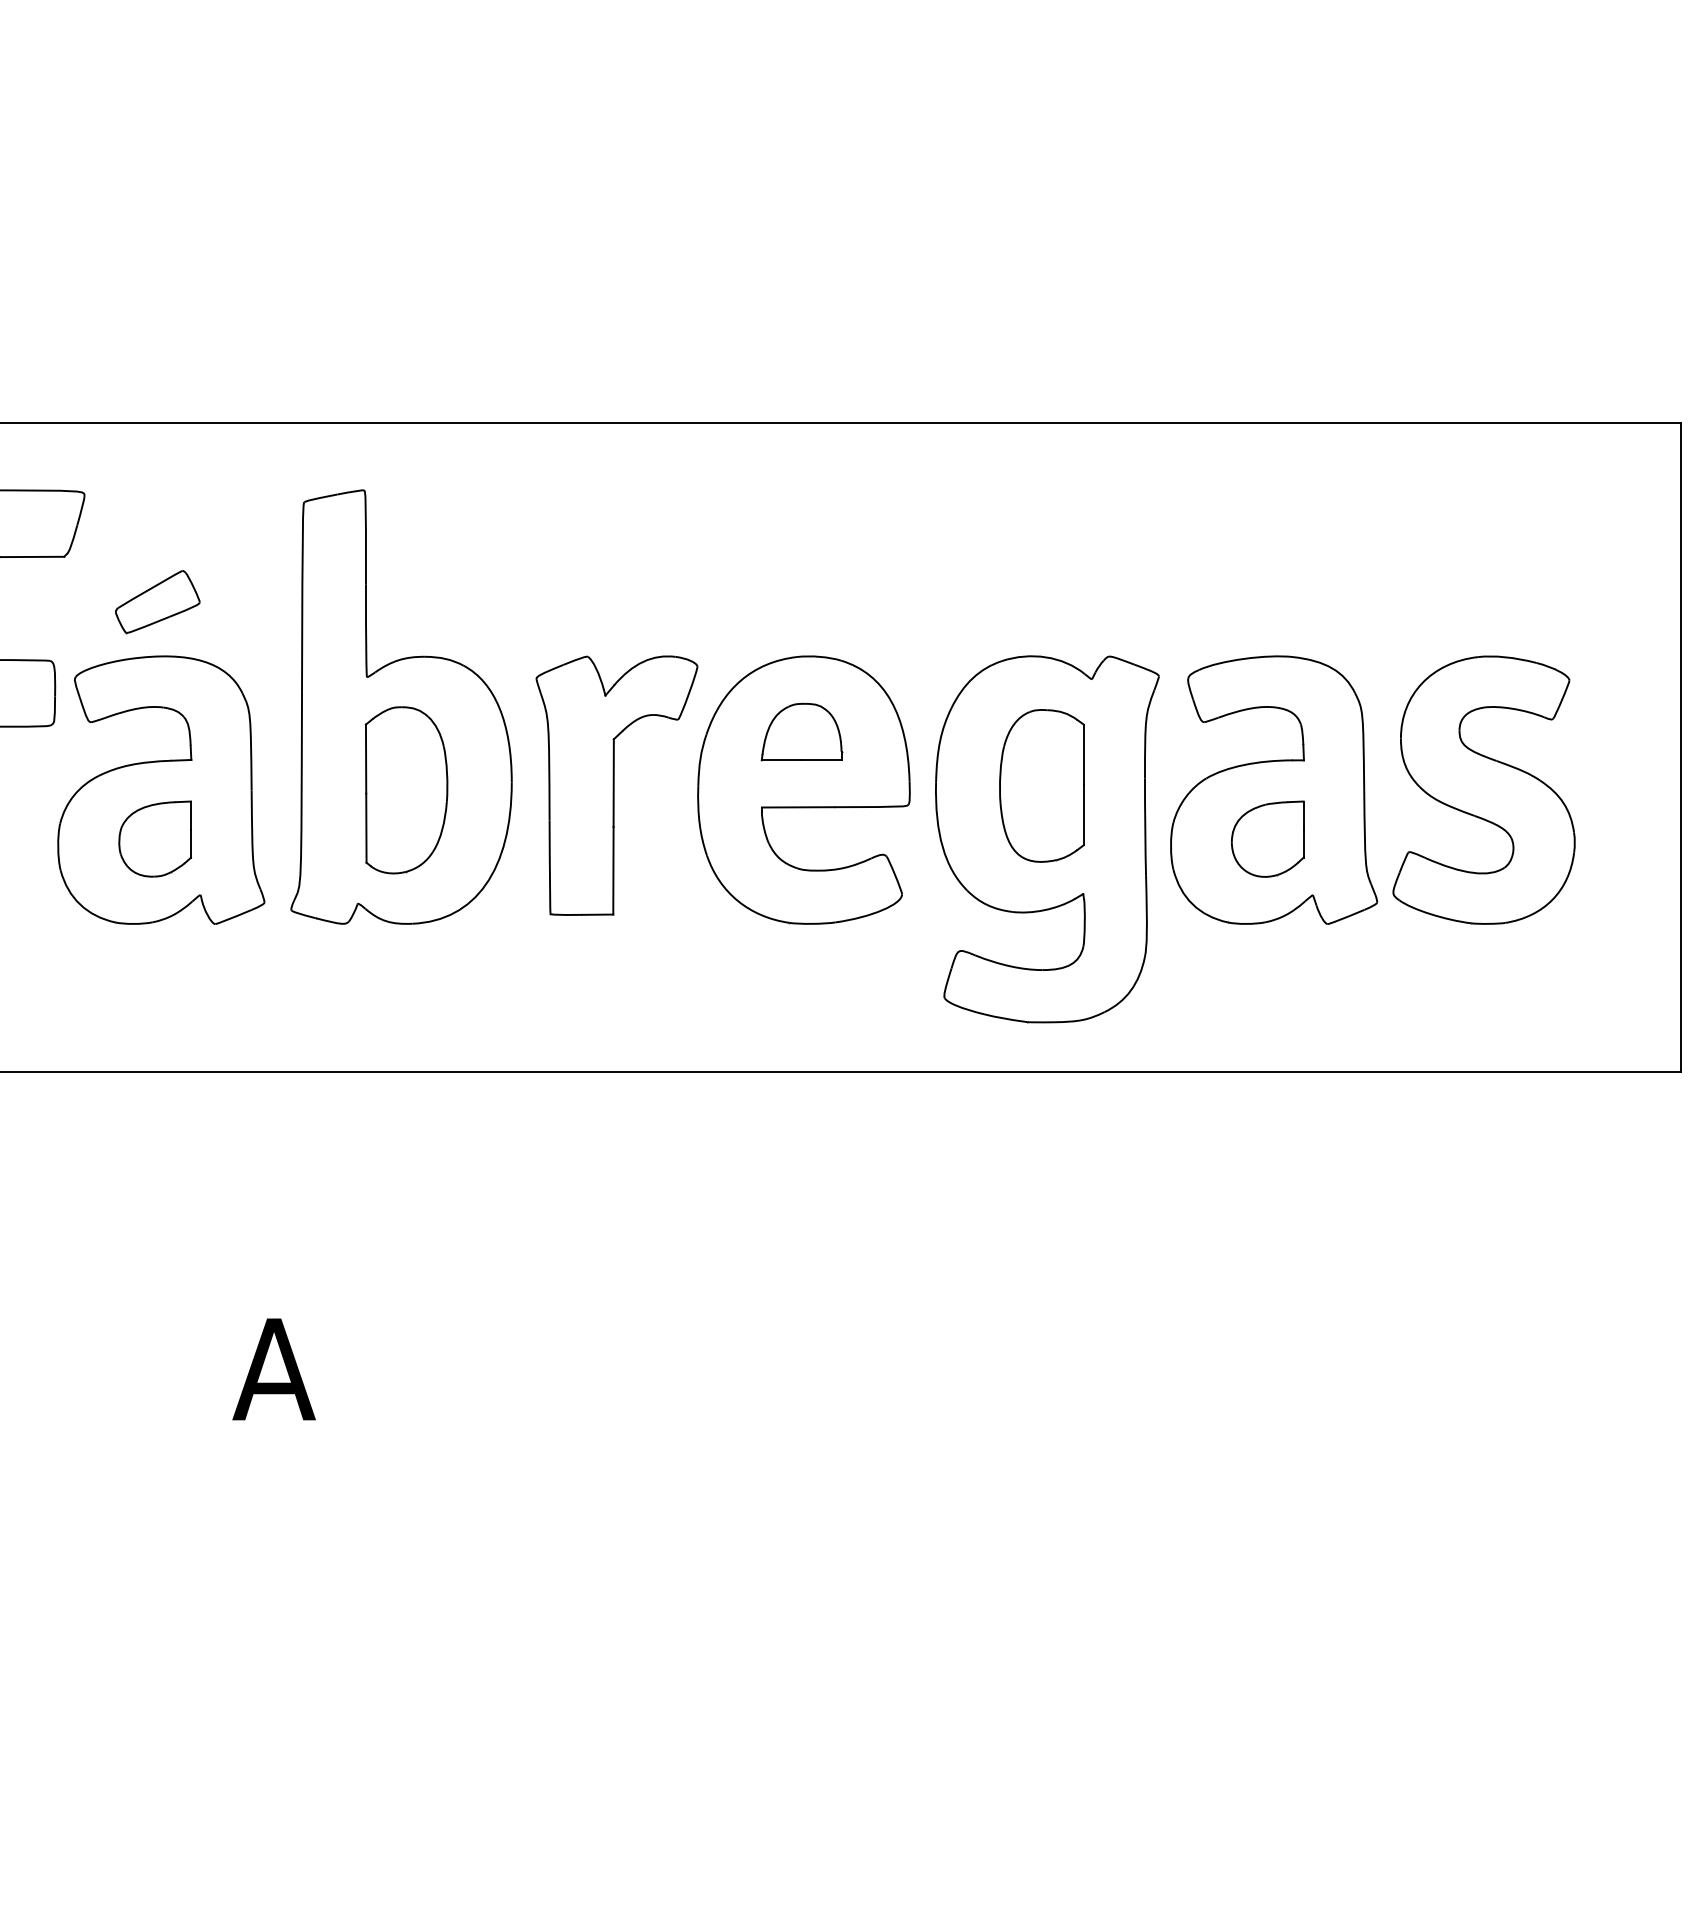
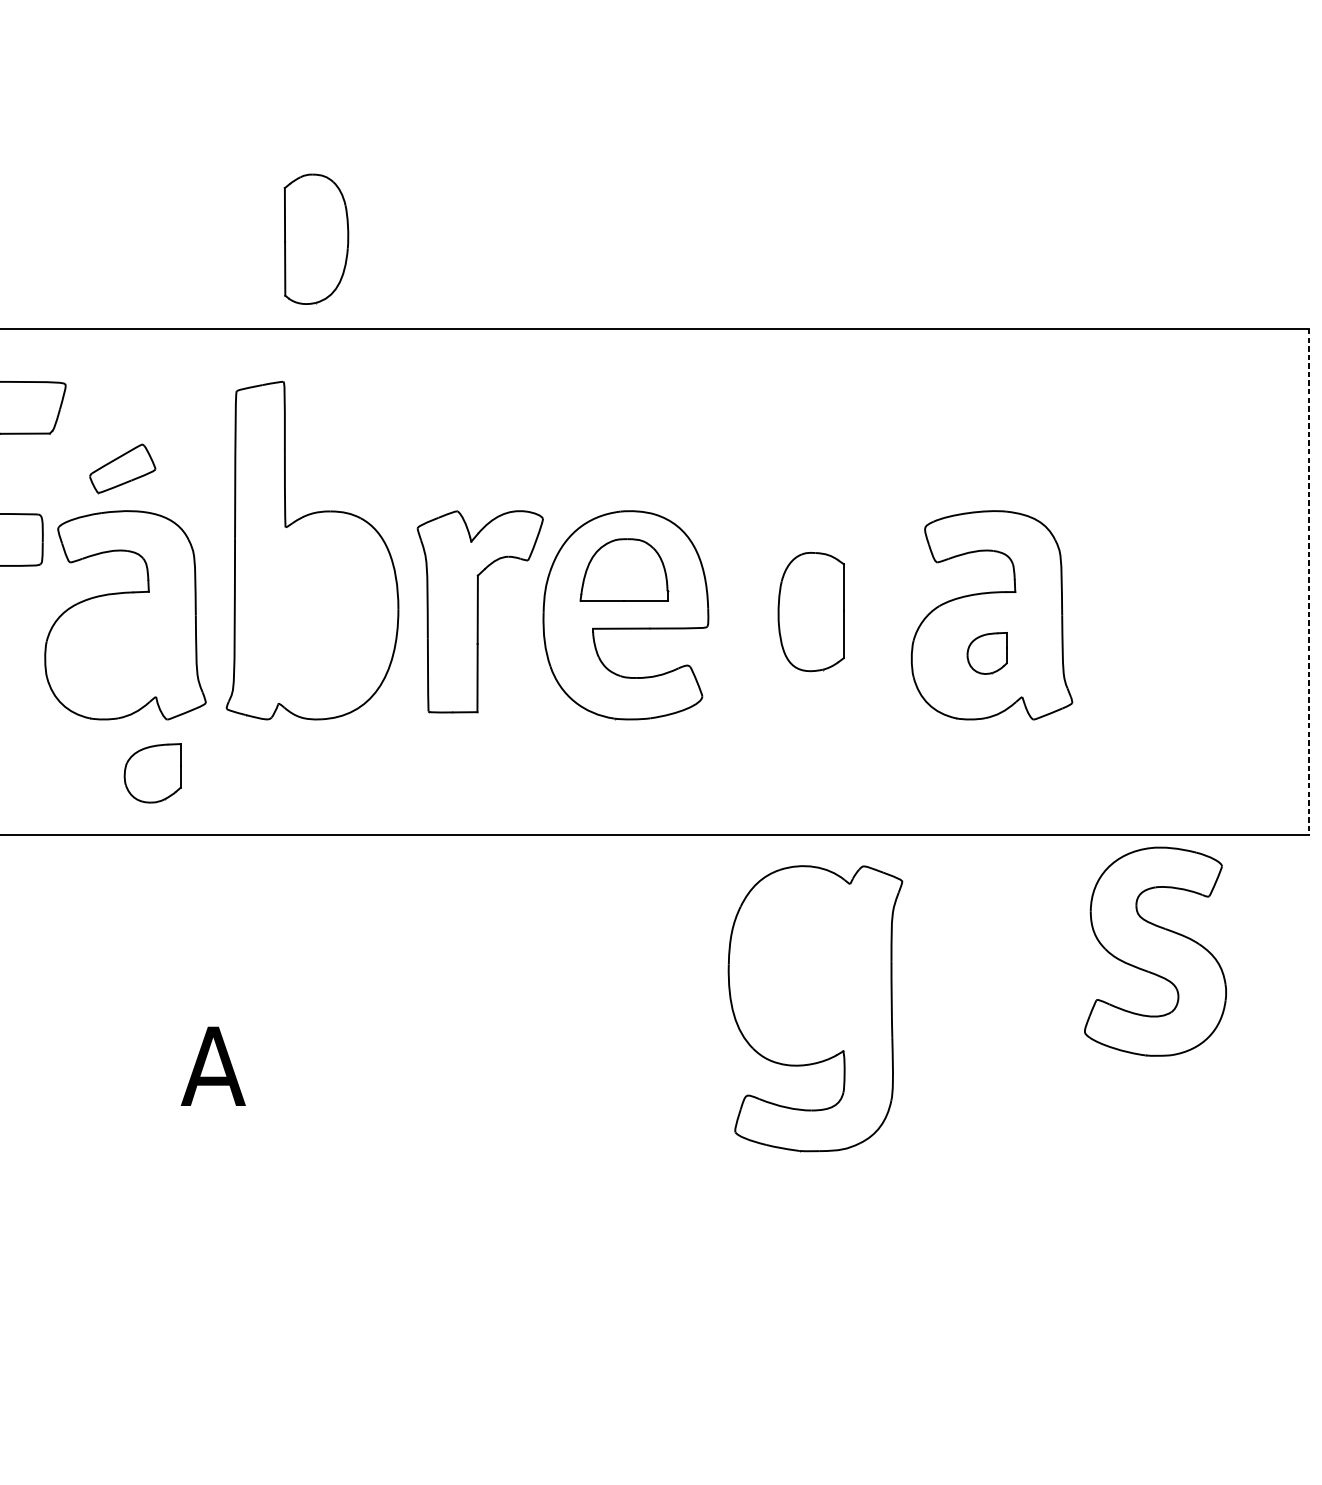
part: (801, 732) -> (624, 570), size x1.4
line: (1680, 747) -> (1308, 582), solid -> dashed
part: (1483, 789) -> (1155, 951), moved
part: (406, 790) -> (316, 239), moved
part: (155, 838) -> (152, 772), moved
part: (1267, 838) -> (986, 652), size x0.7
part: (1047, 839) -> (815, 1008), moved

